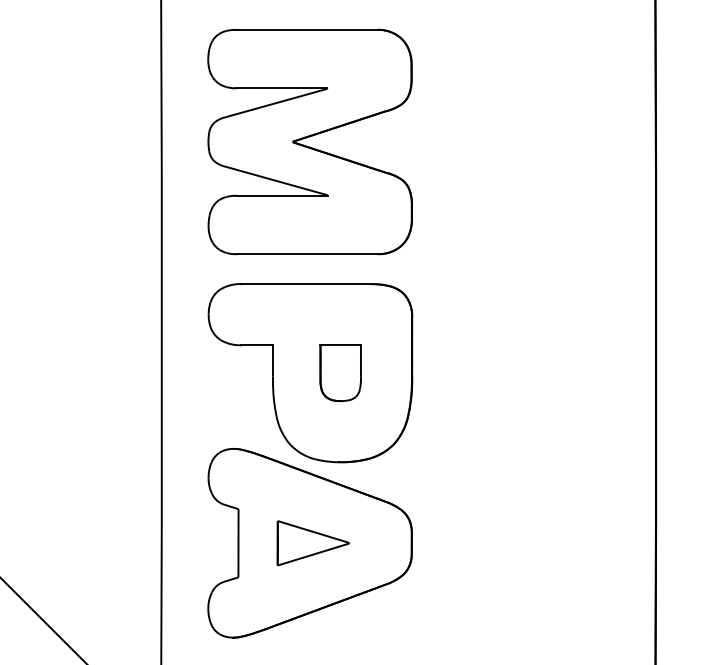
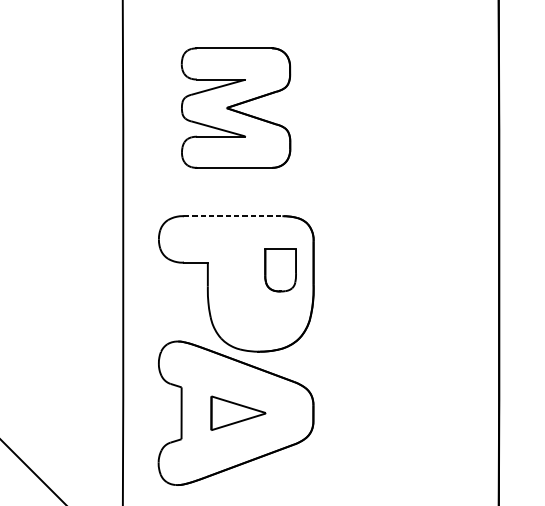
part: (309, 141) -> (235, 107), size x0.7
line: (306, 284) -> (233, 216), solid -> dashed
part: (340, 373) -> (280, 270), moved

